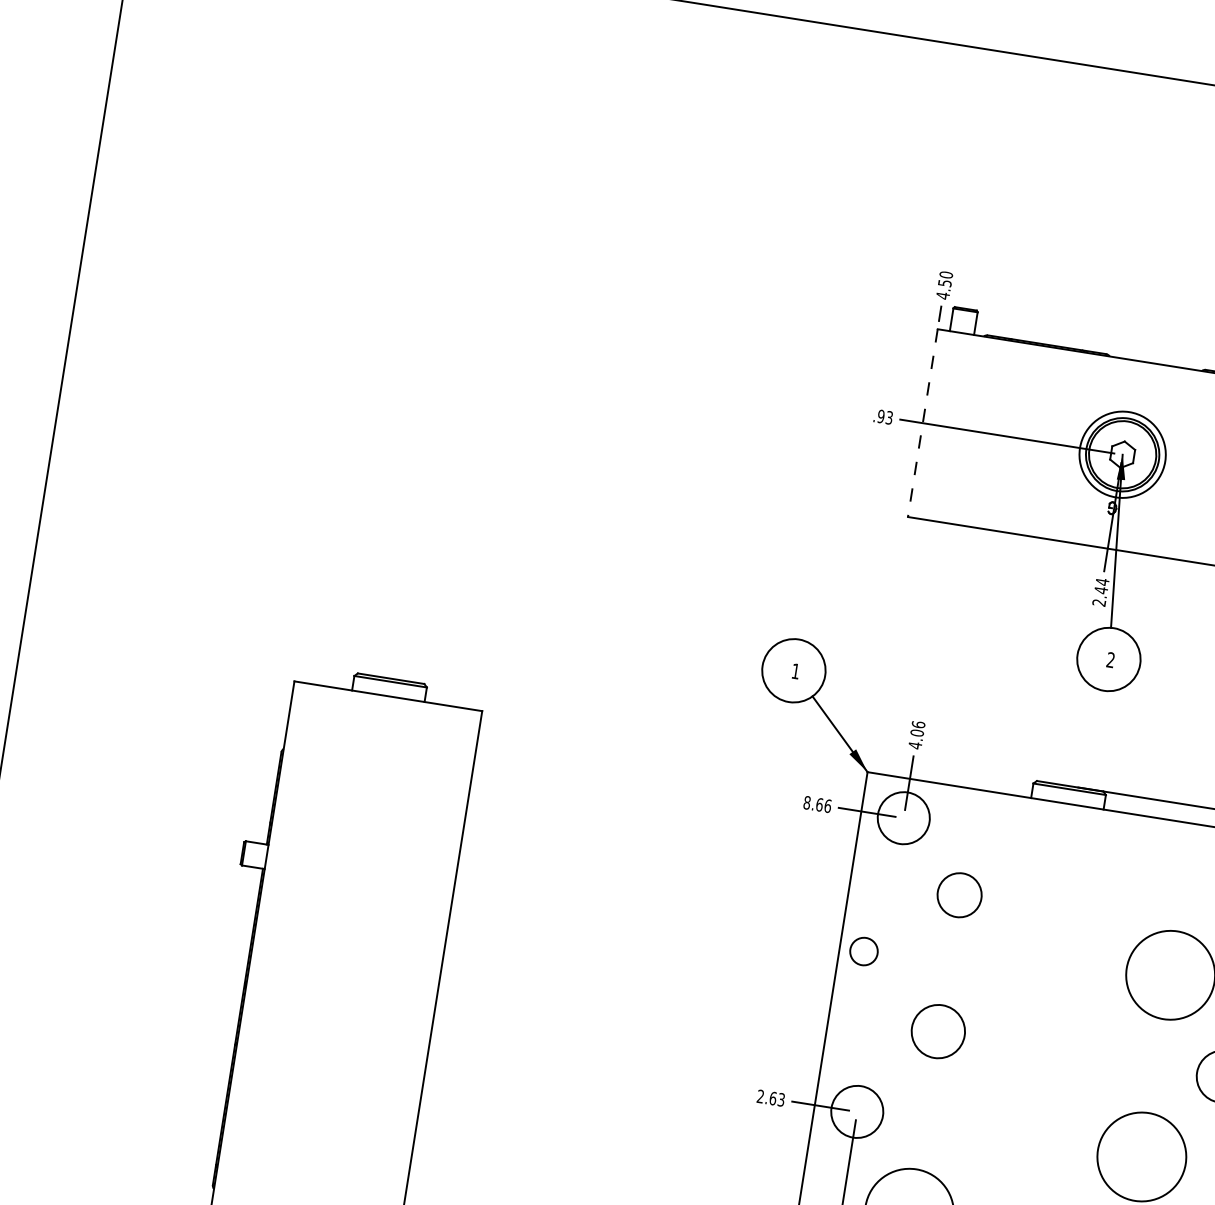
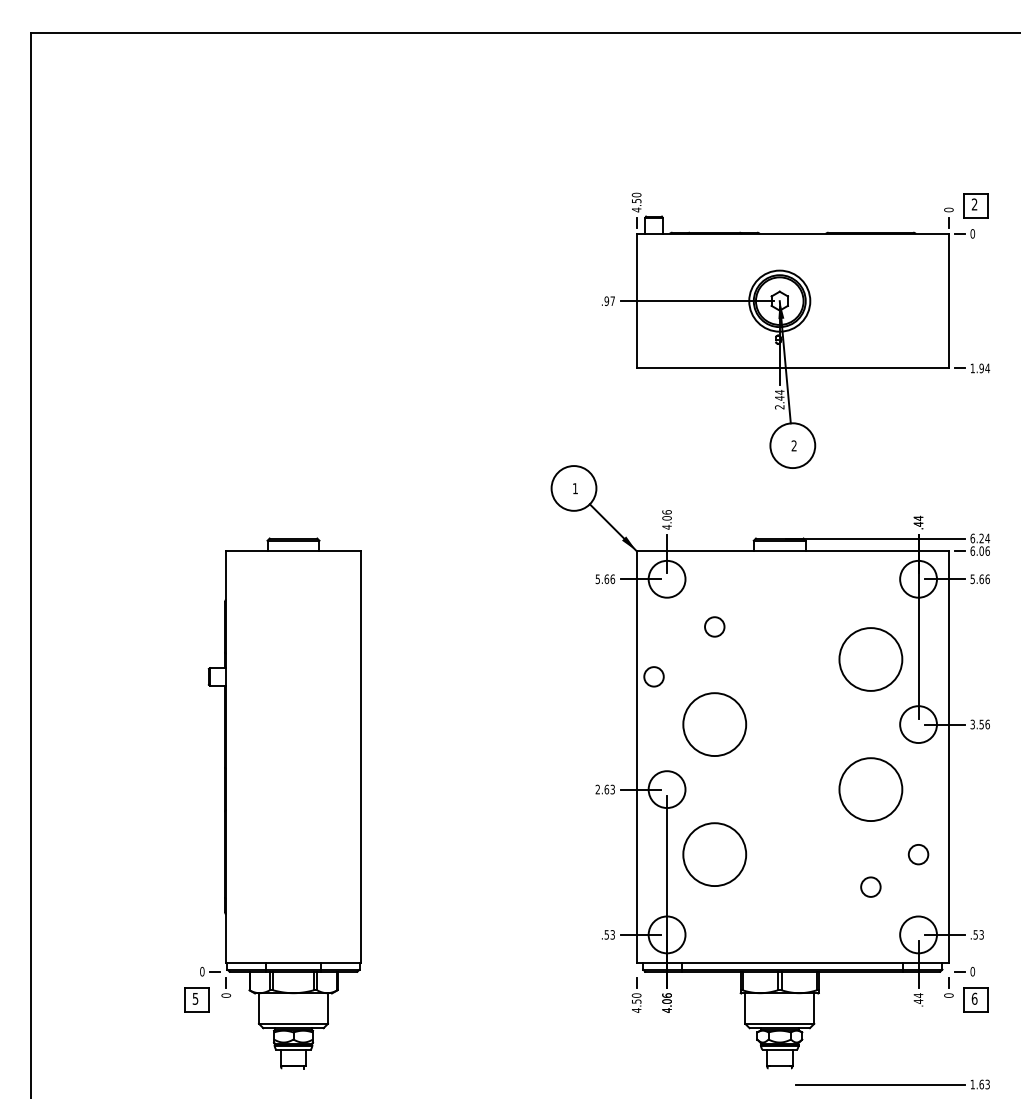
text: (889, 418) -> (612, 301), .93 -> .97
line: (922, 423) -> (636, 301), dashed -> solid
text: (806, 801) -> (597, 578), 8.66 -> 5.66
circle: (959, 894) -> (714, 626), size x0.62
circle: (937, 1031) -> (714, 724), size x1.67

